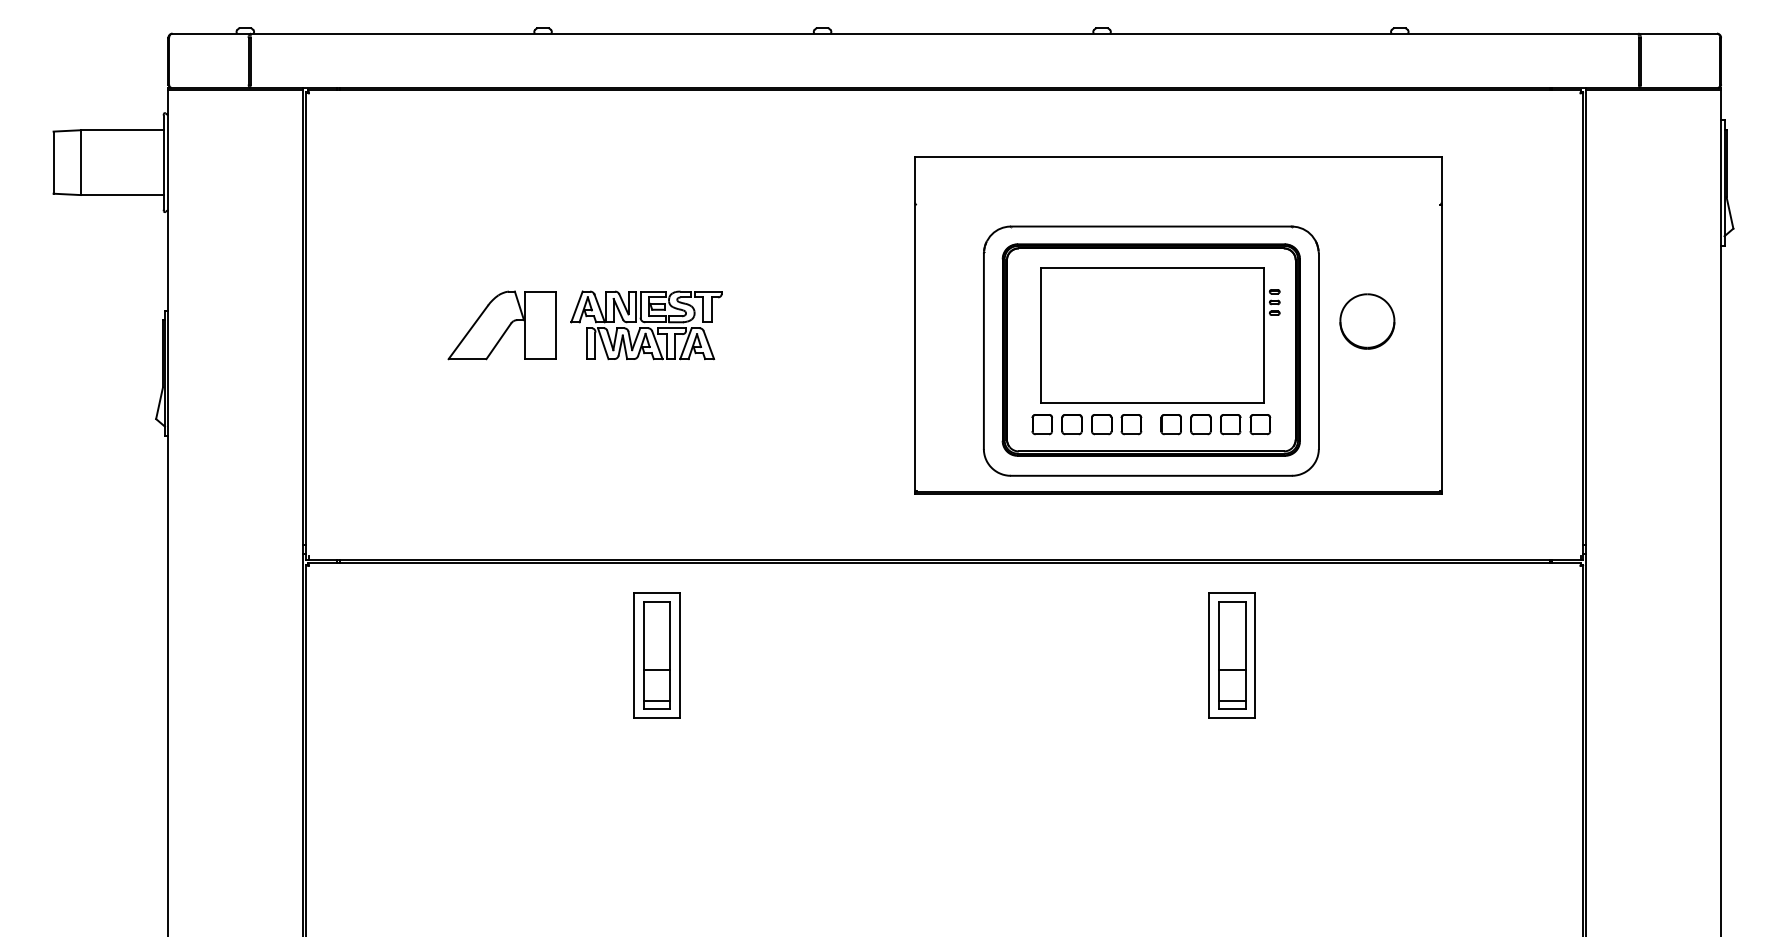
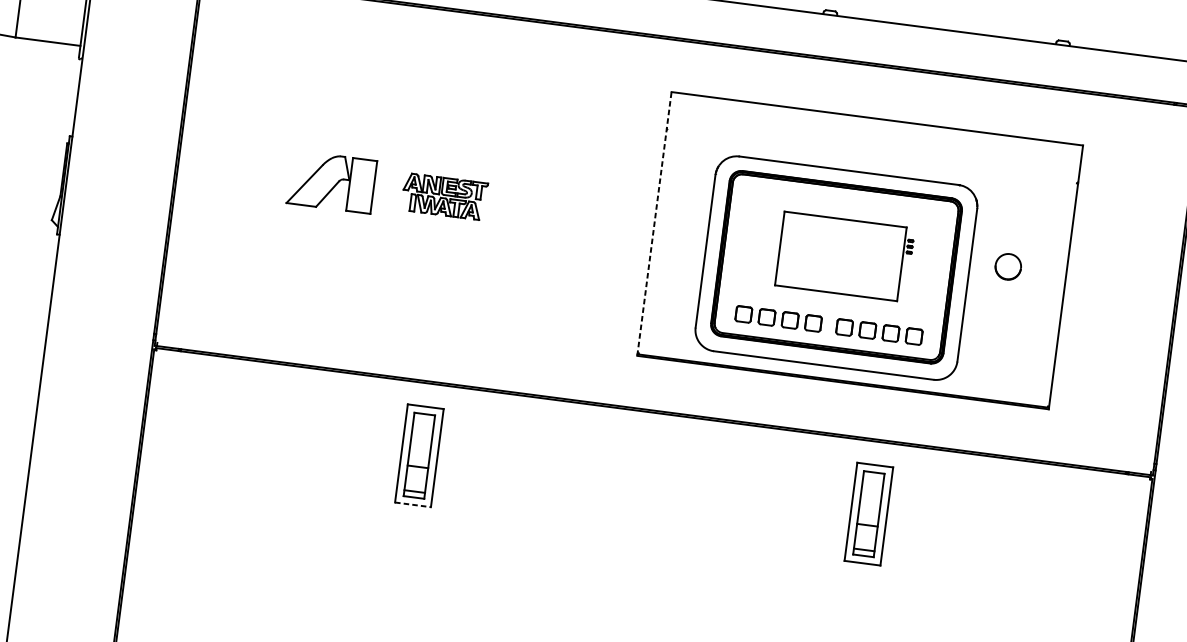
part: (1367, 321) -> (1008, 266), size x0.6
part: (646, 325) -> (444, 196), size x0.7
line: (915, 325) -> (654, 224), solid -> dashed
part: (1160, 335) -> (845, 256), size x0.7
line: (657, 718) -> (413, 505), solid -> dashed

